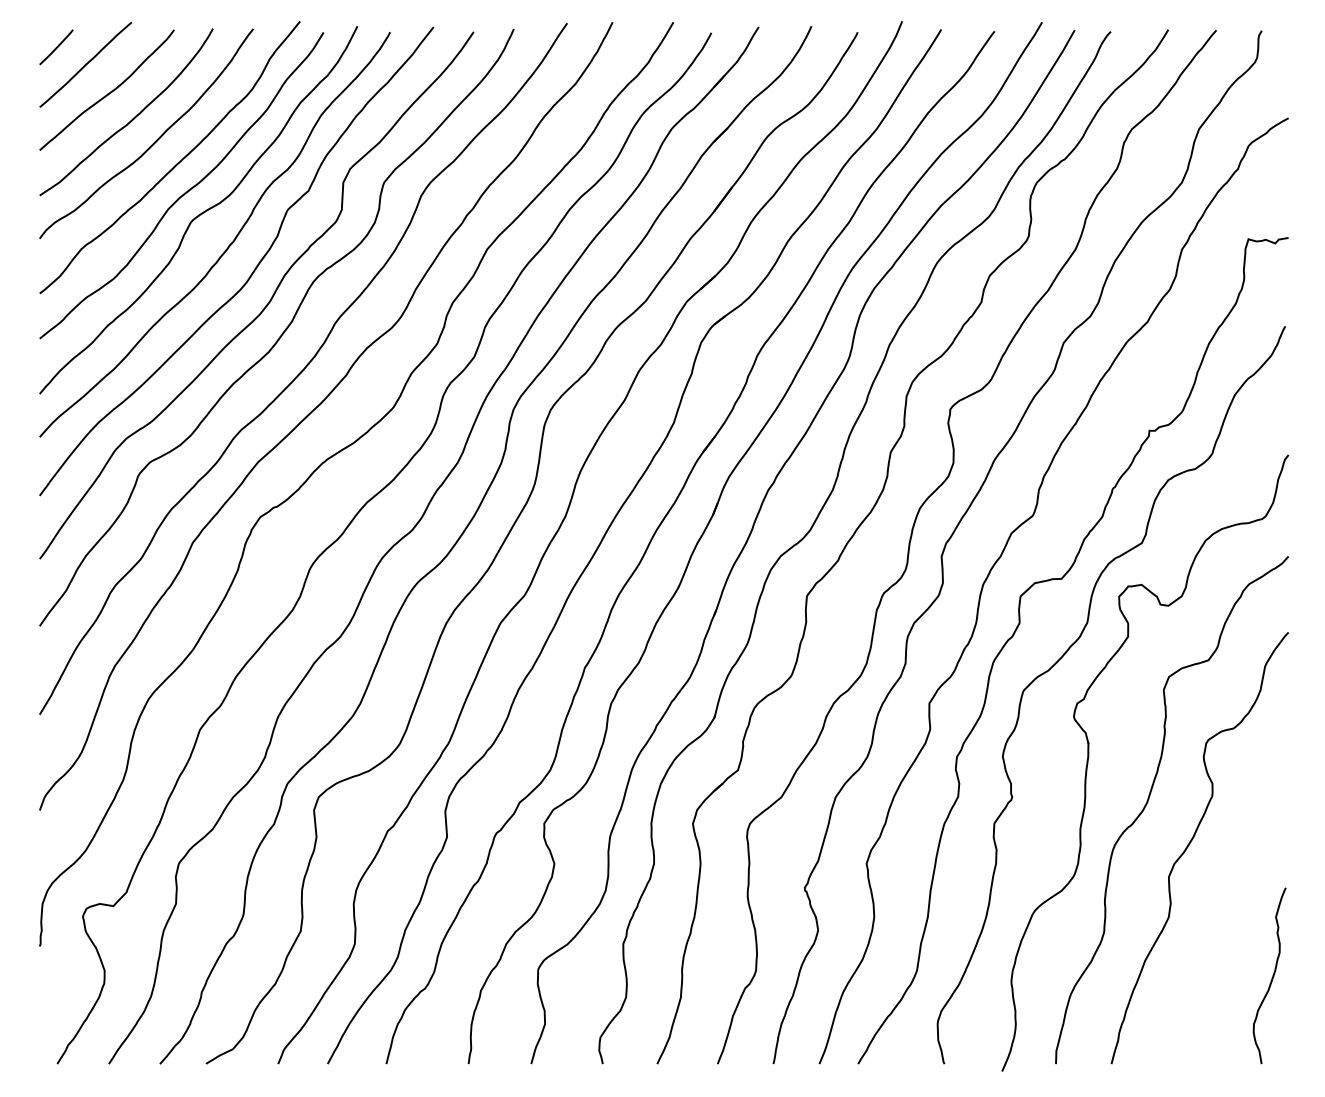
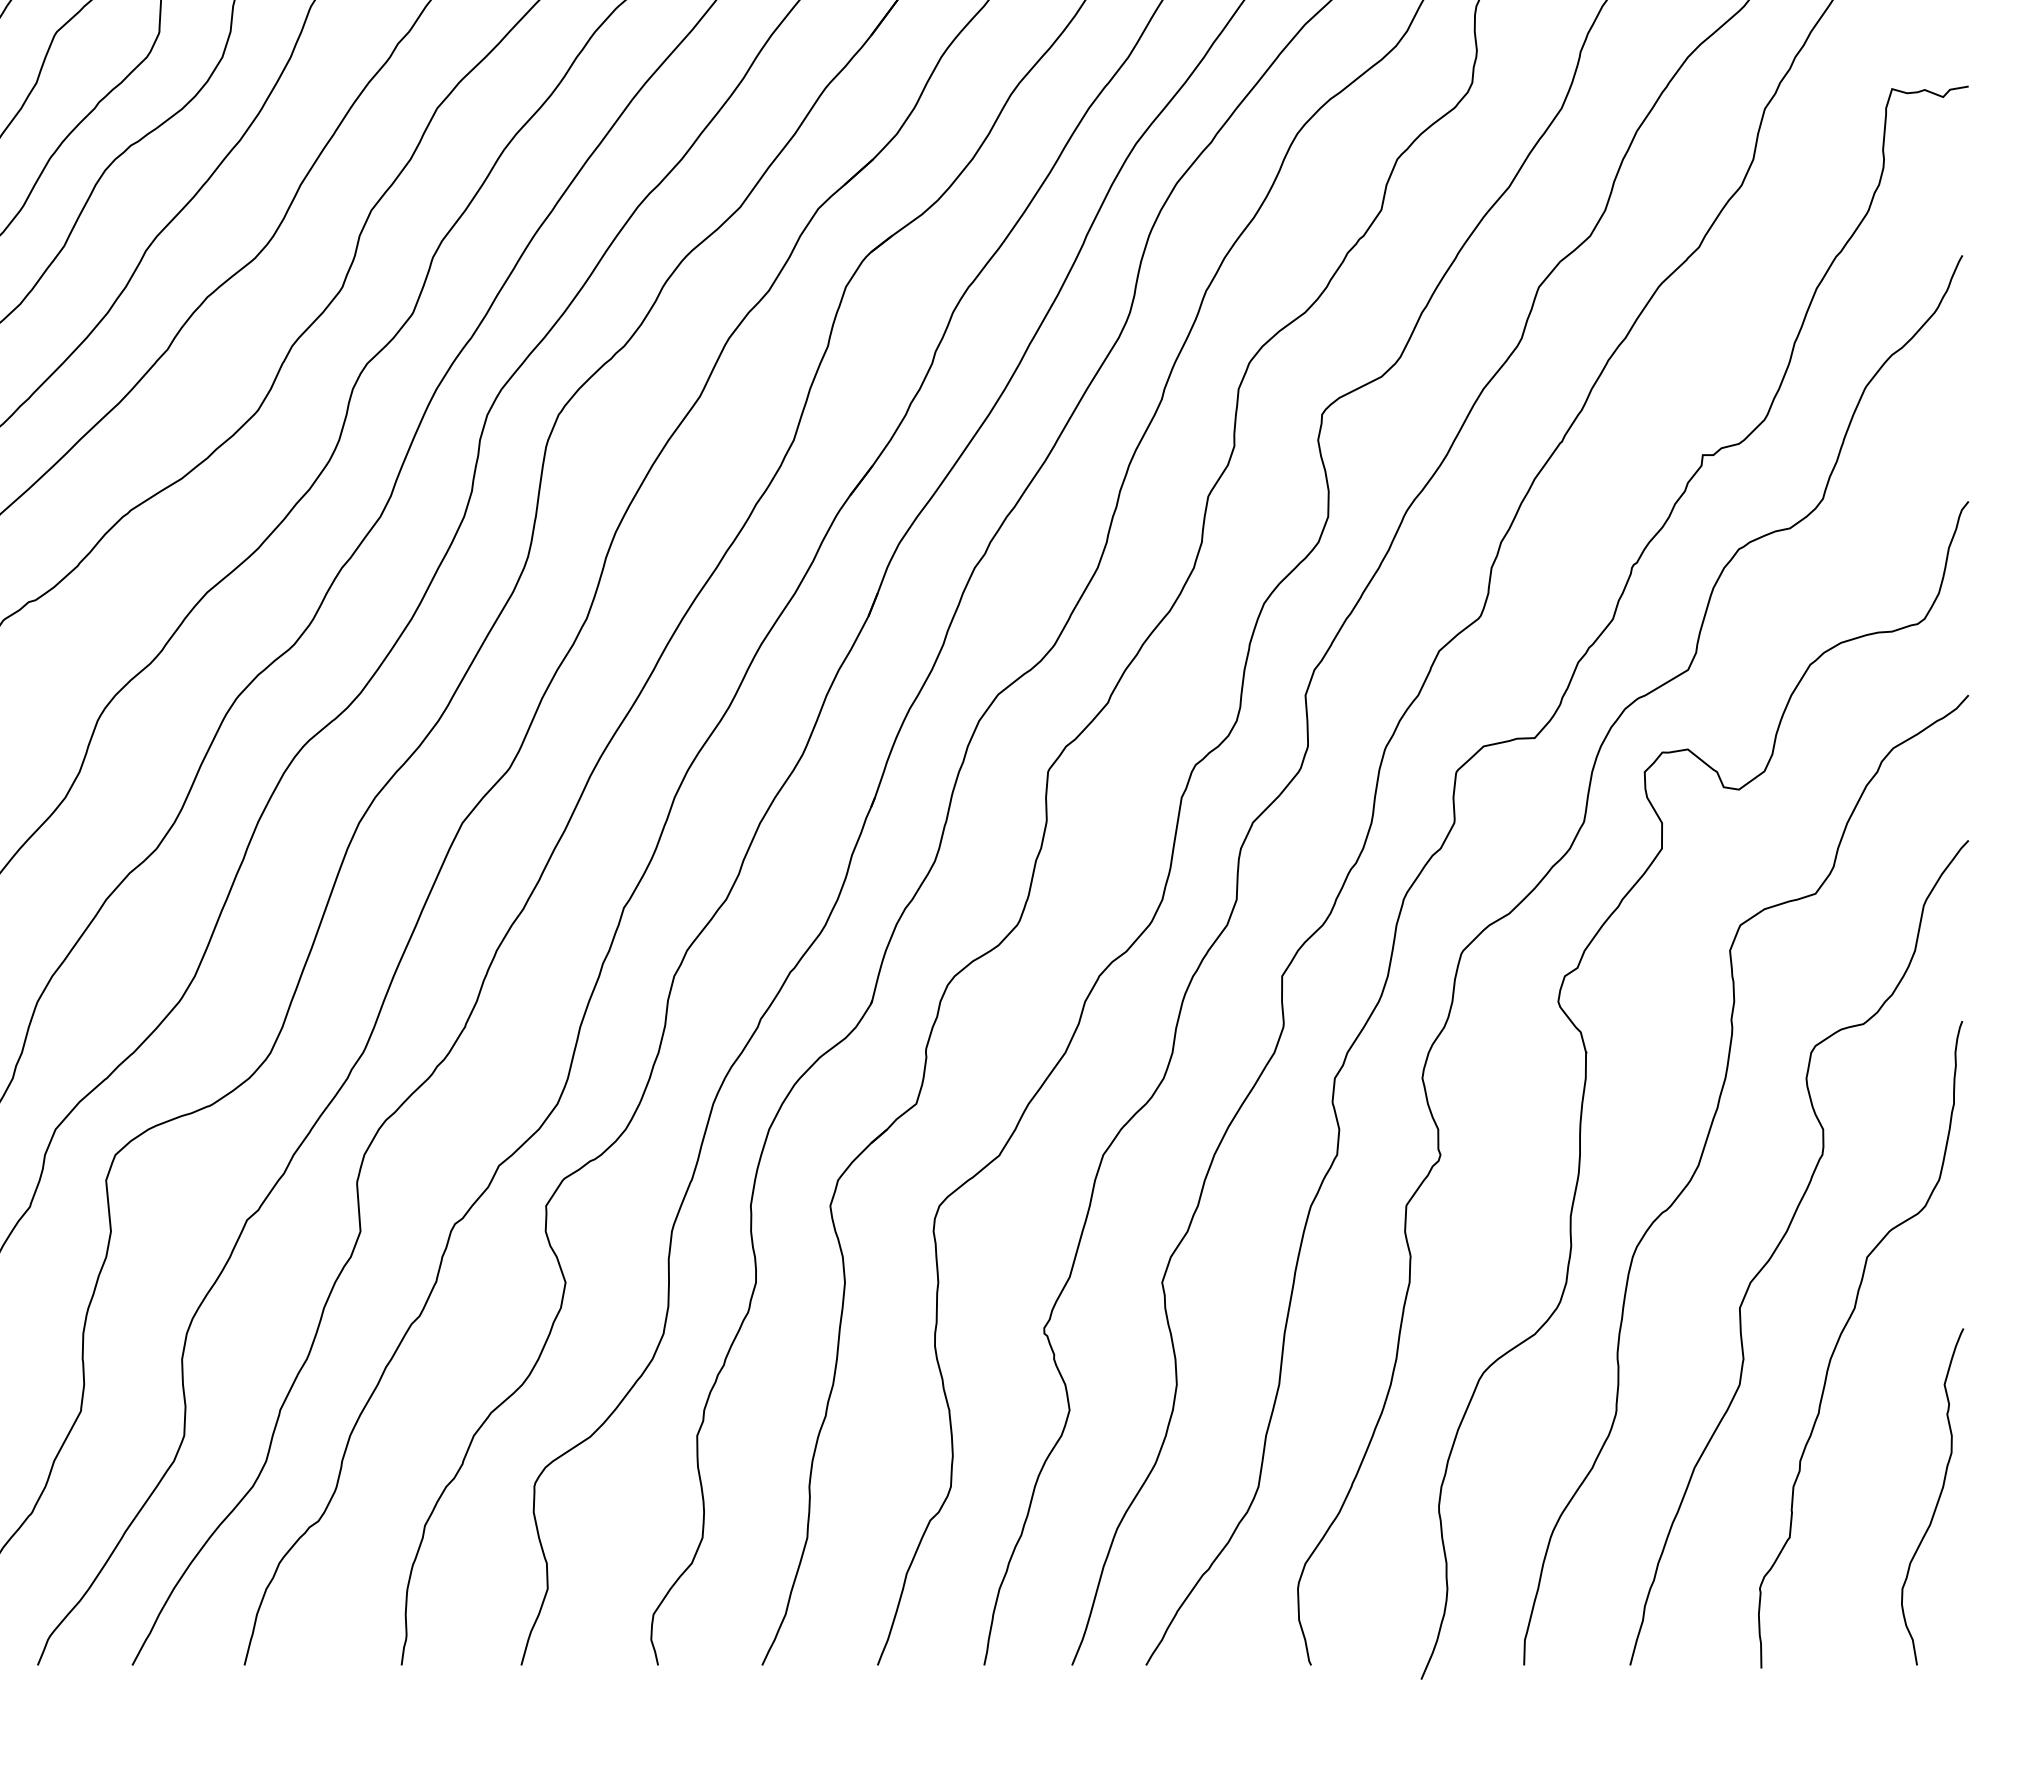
curve: (1222, 892) -> (1842, 1337), added

